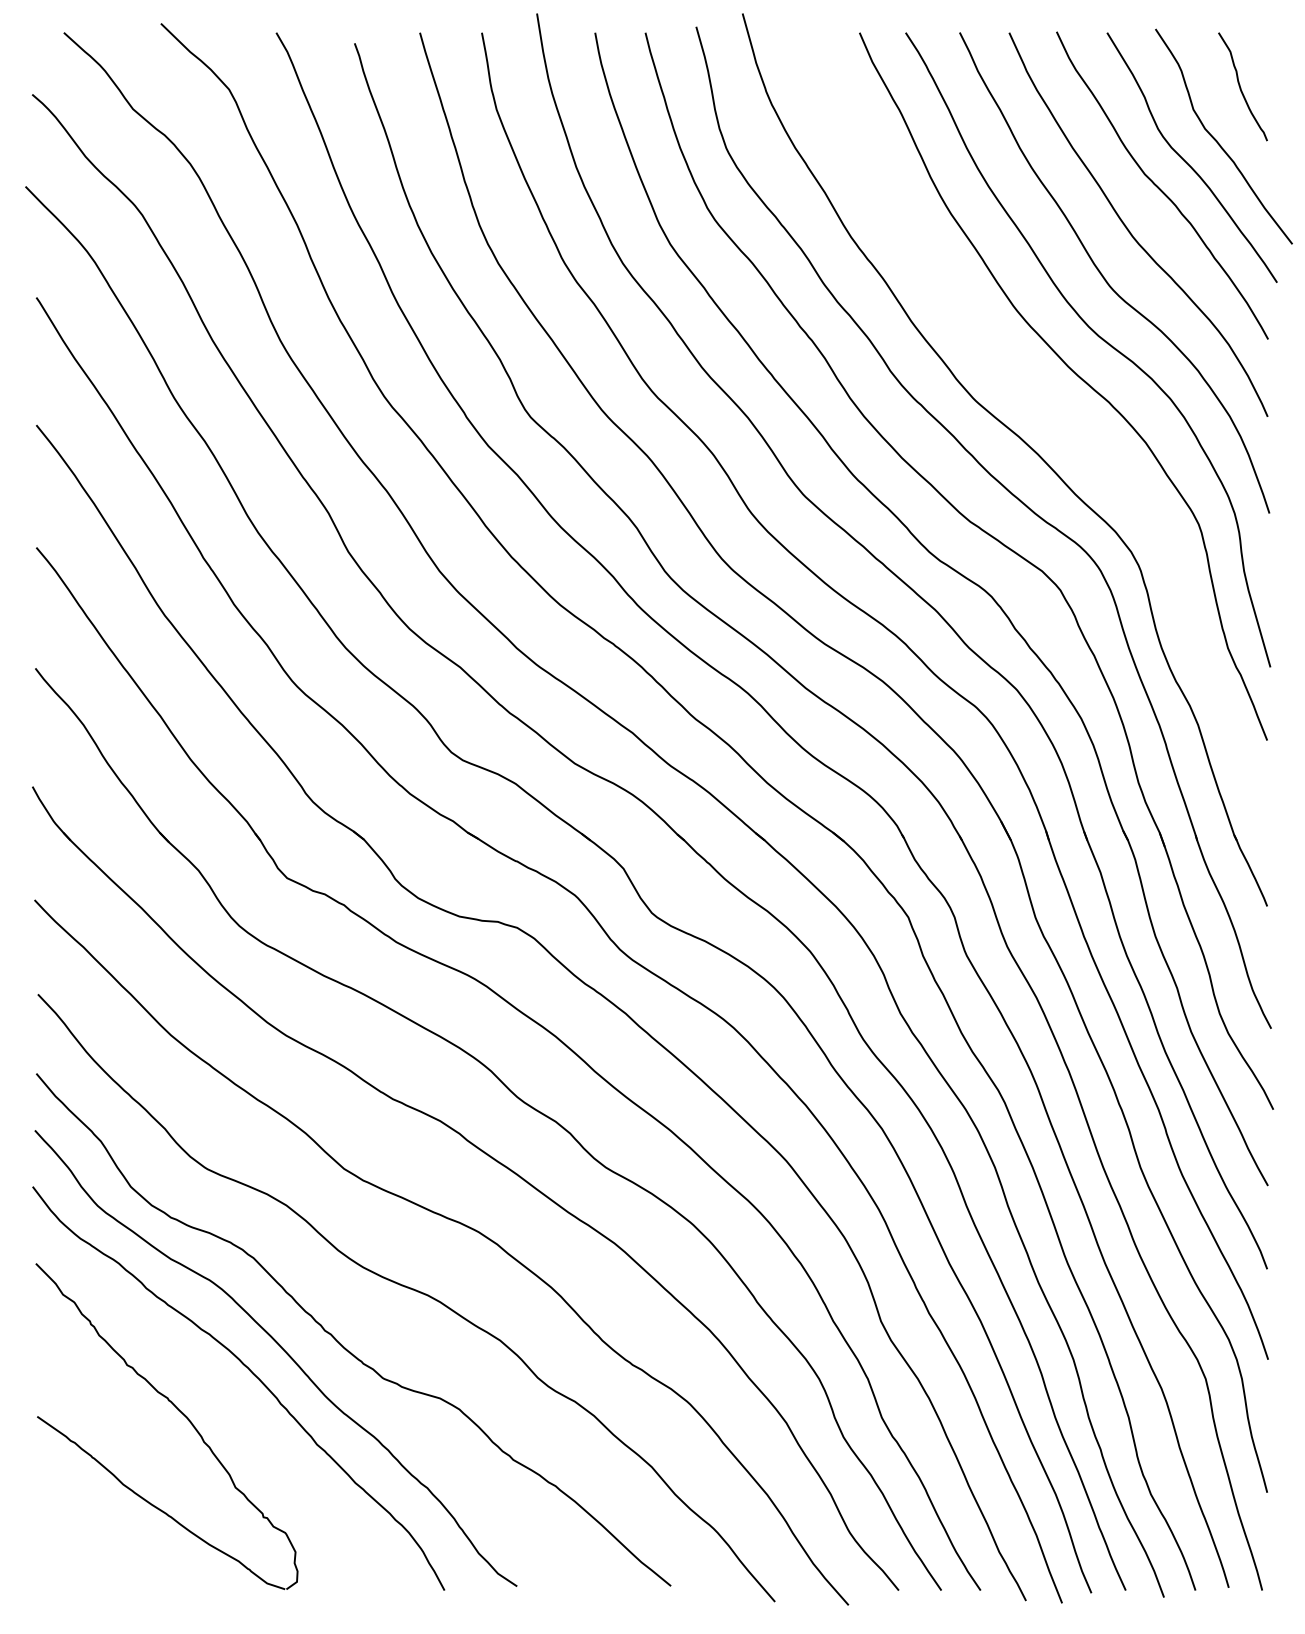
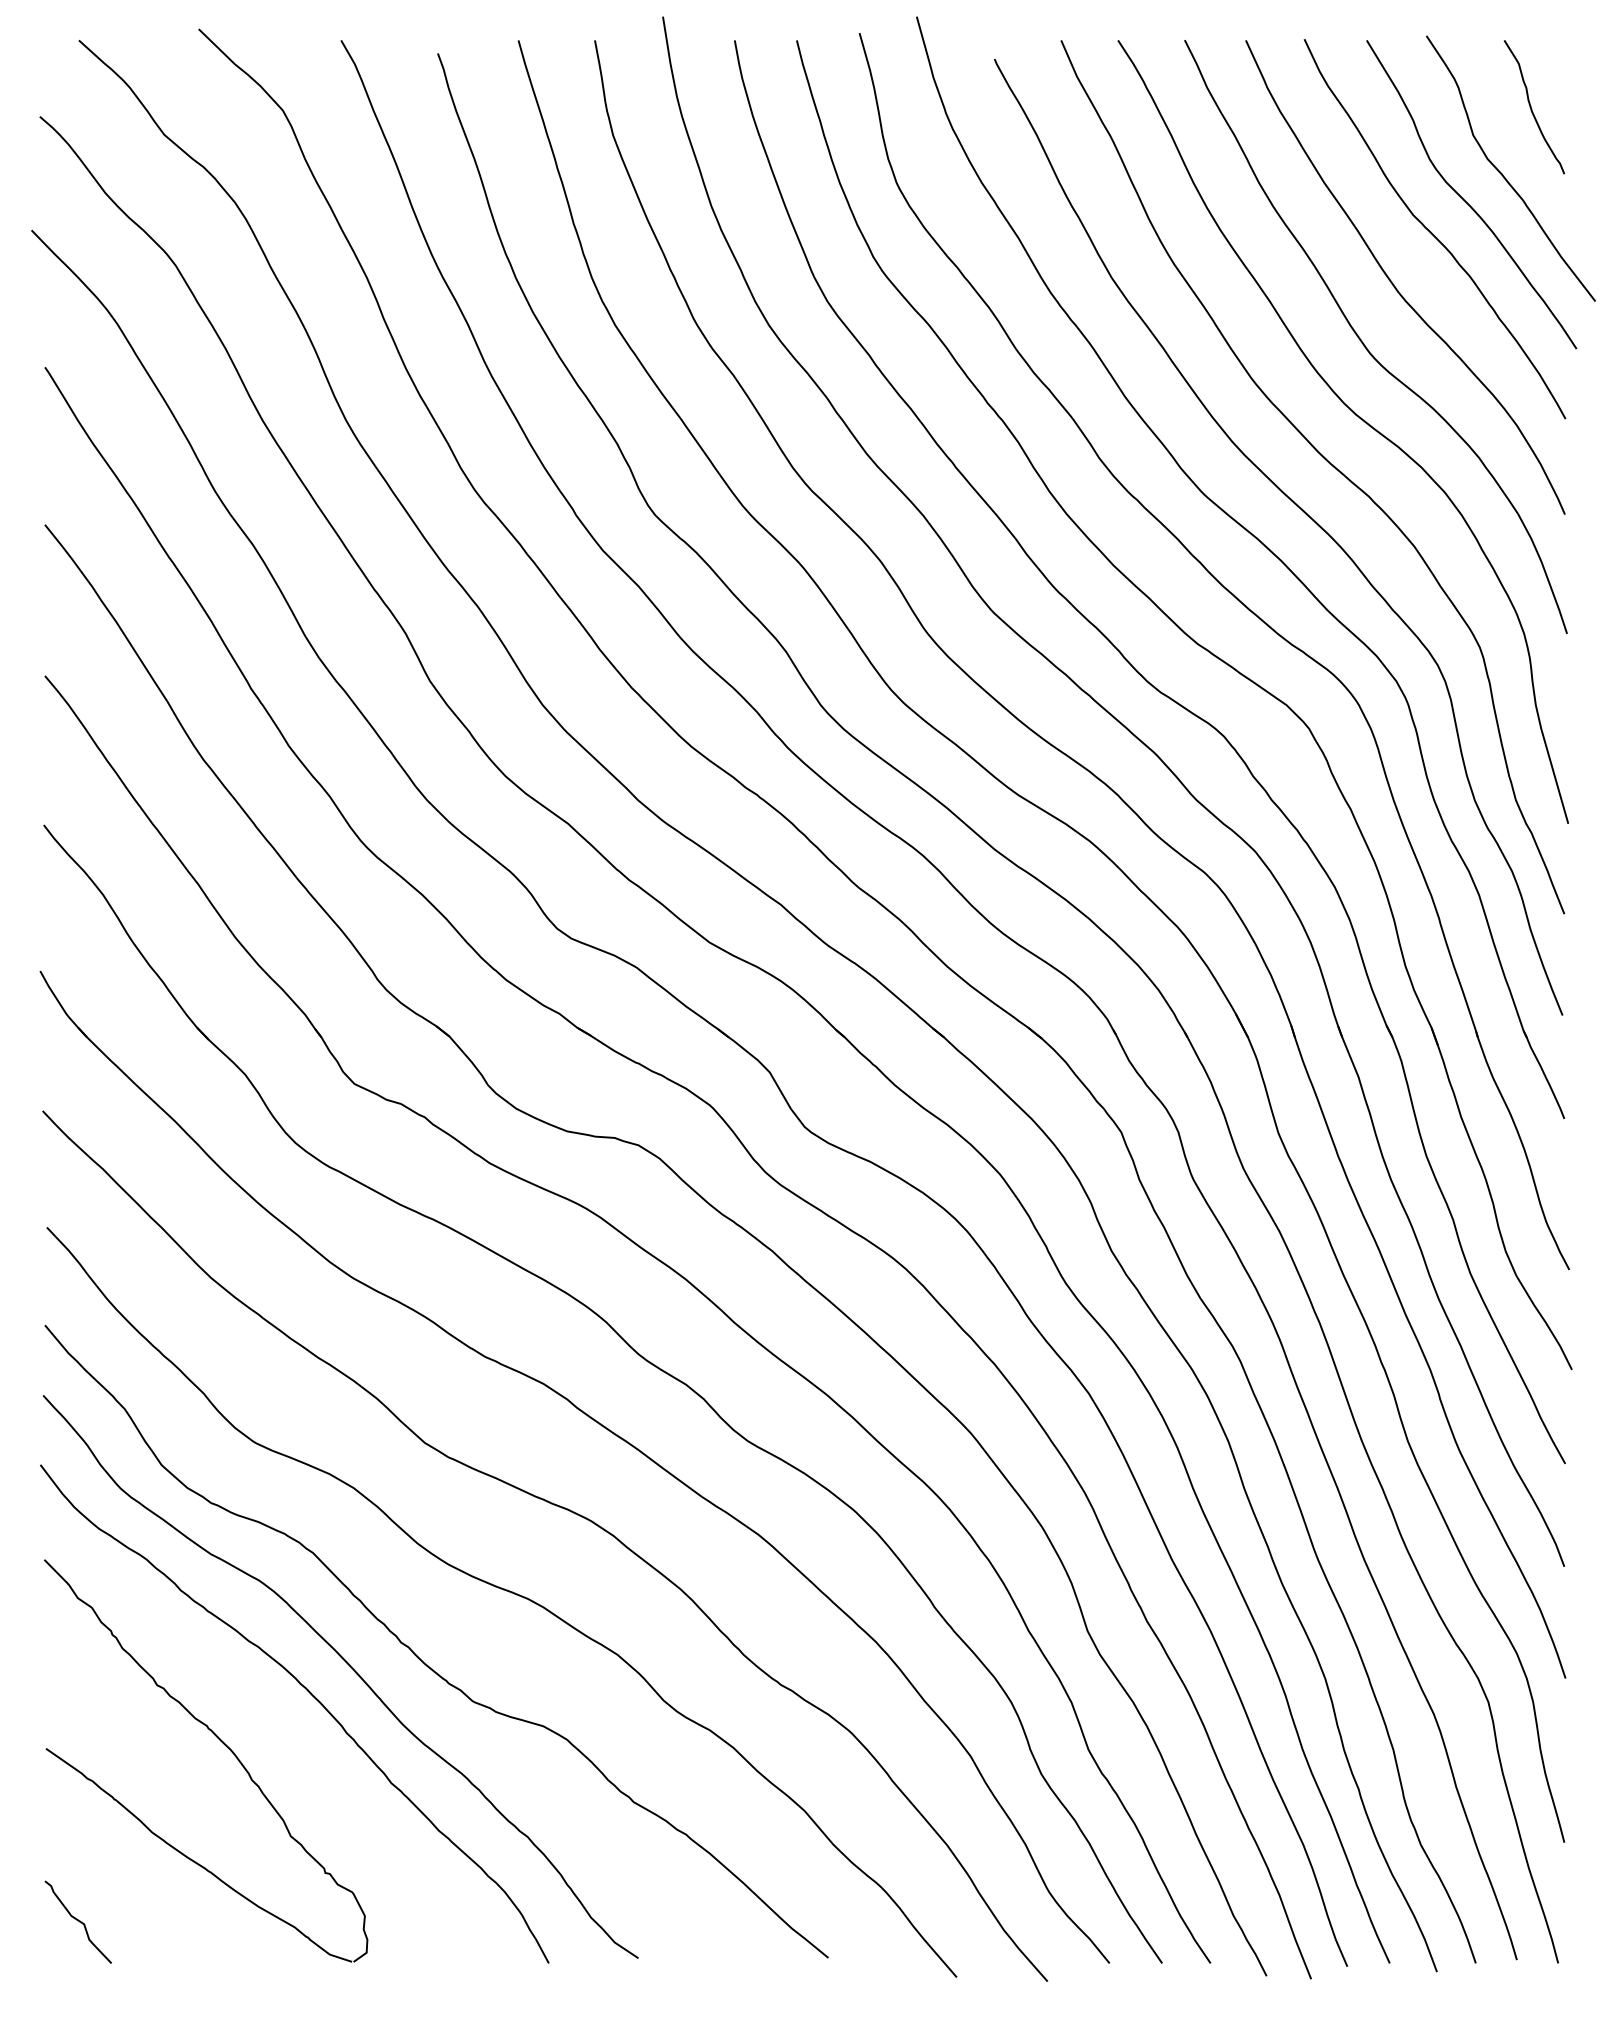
curve: (1055, 414) -> (1302, 511), added
curve: (62, 1556) -> (77, 1921), added

